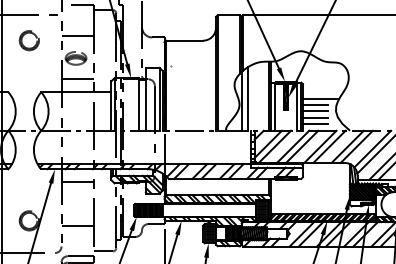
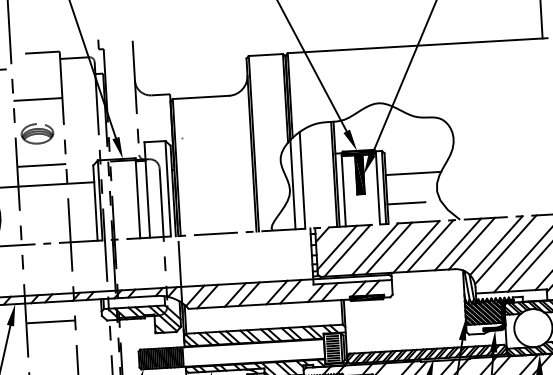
line: (314, 105) -> (403, 184), removed
line: (314, 111) -> (404, 193), removed
line: (314, 124) -> (405, 213), removed

